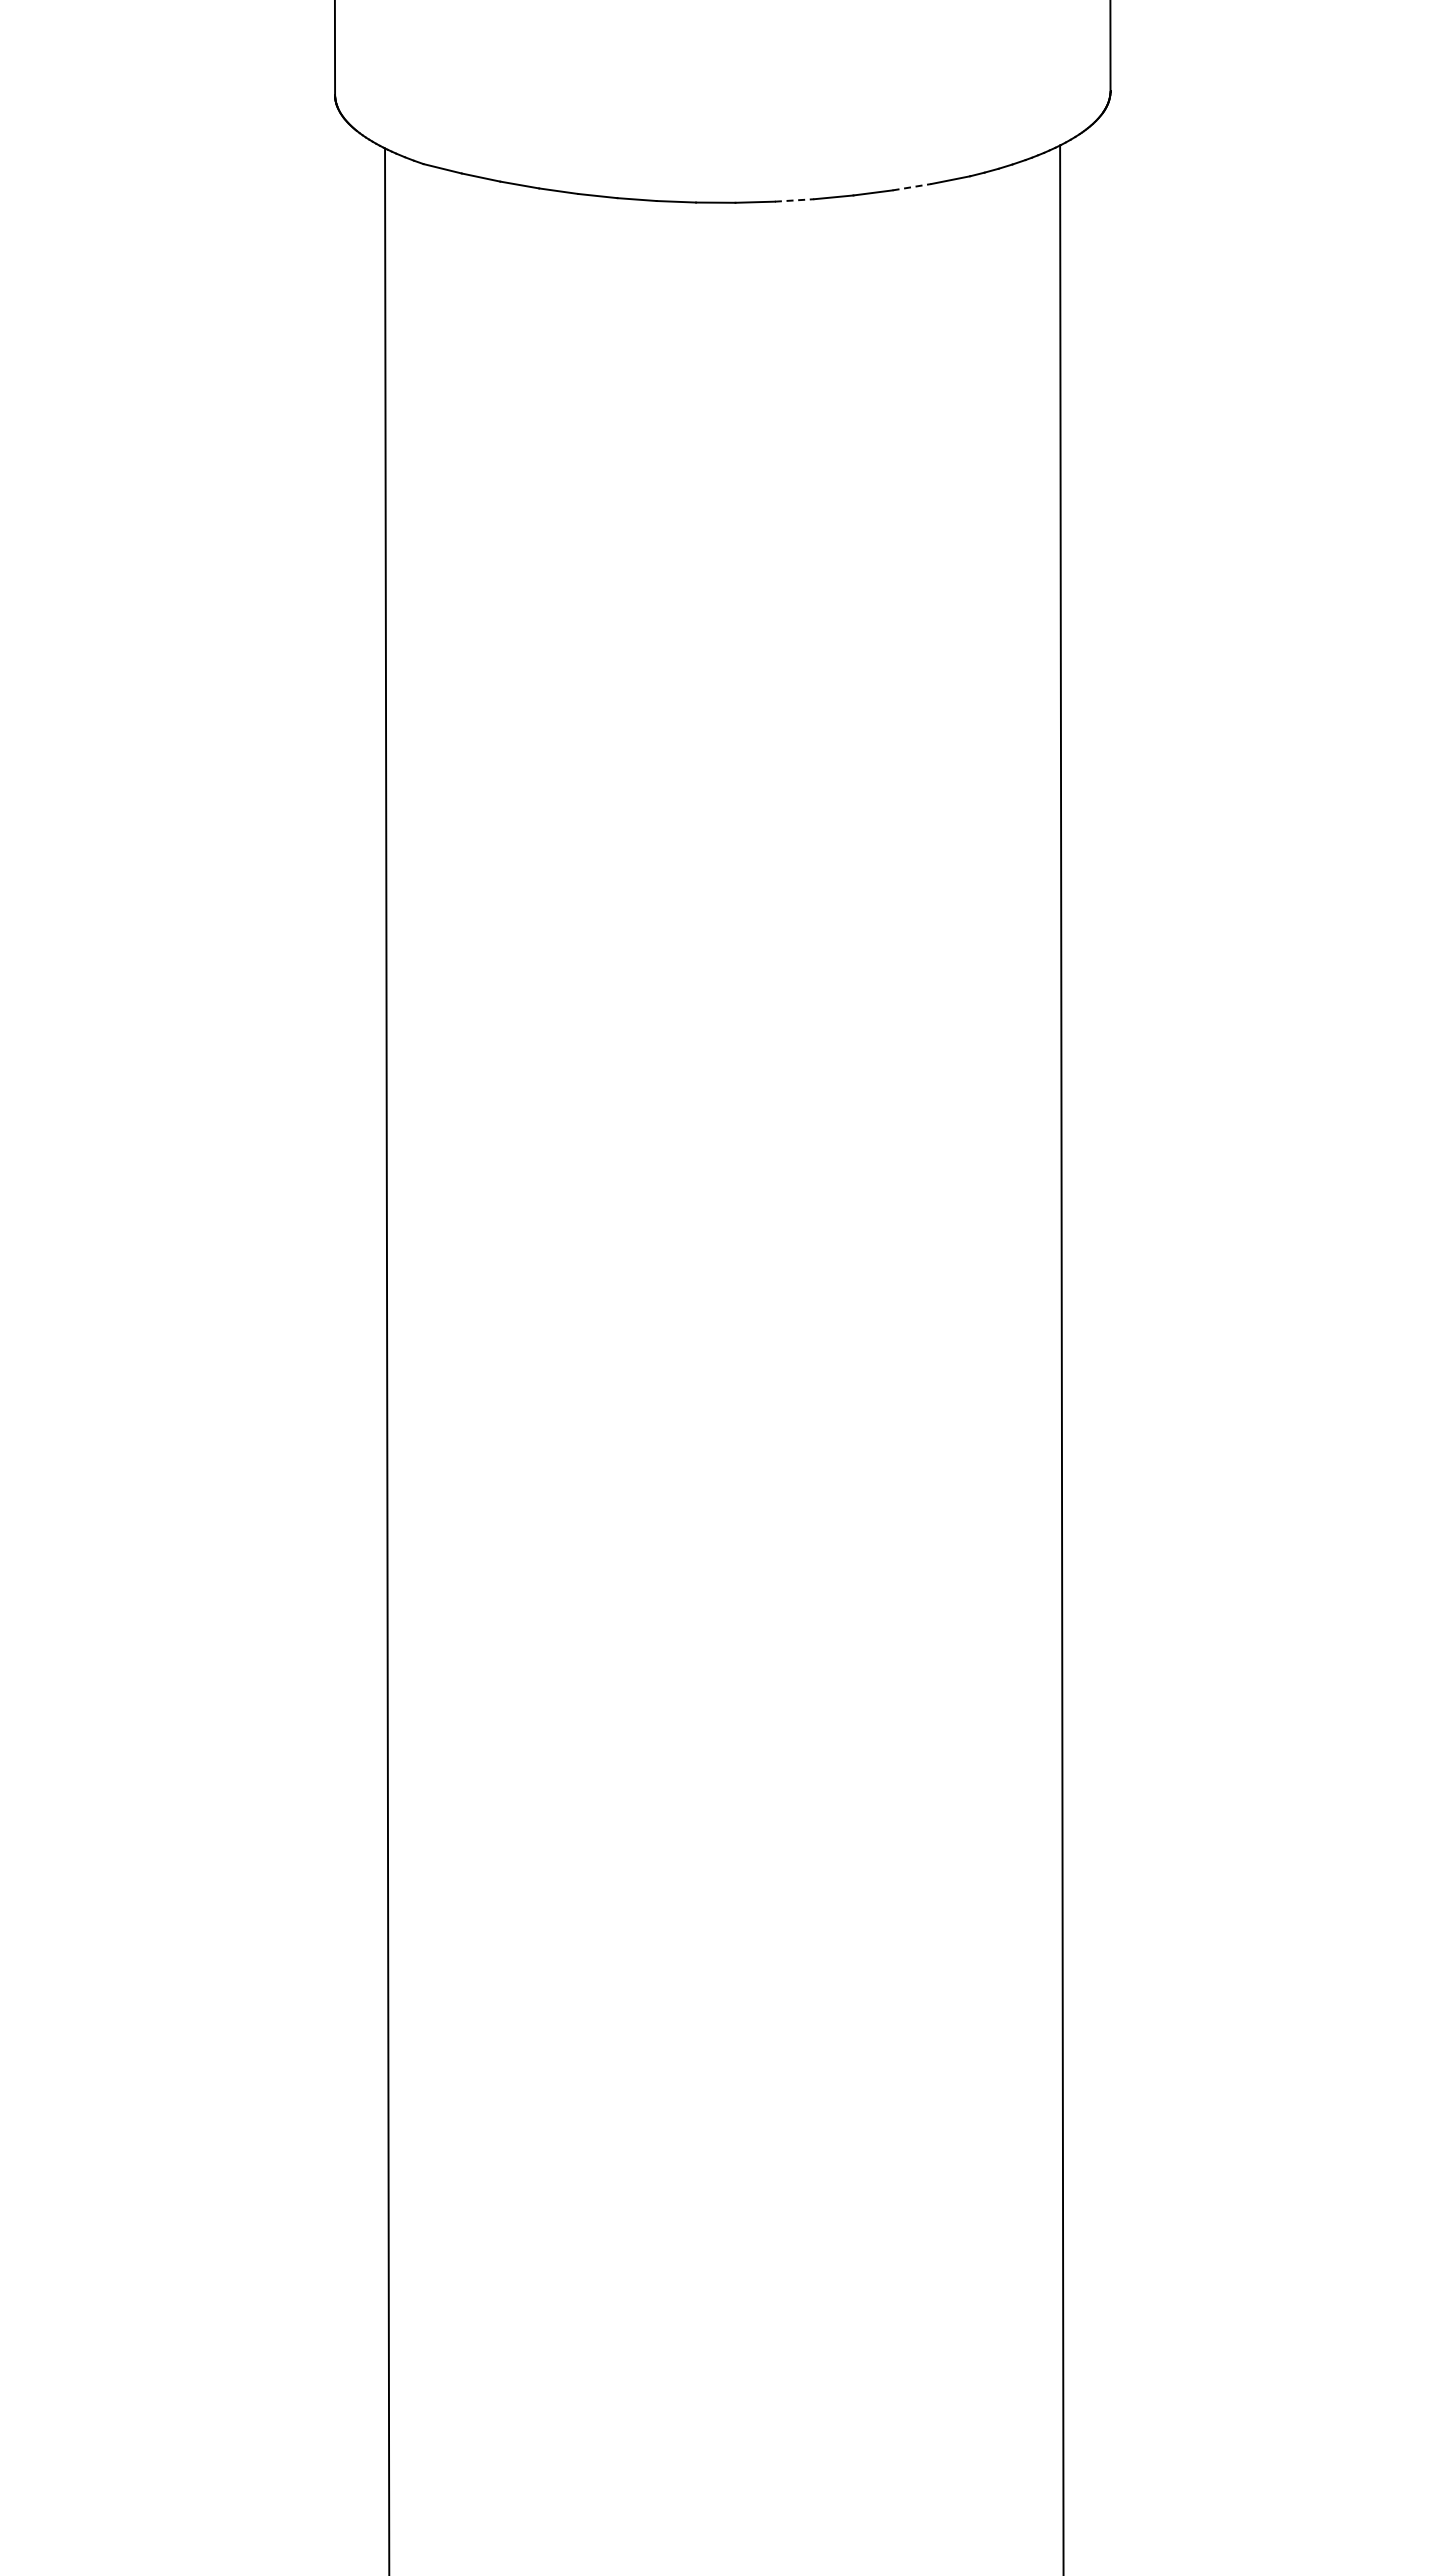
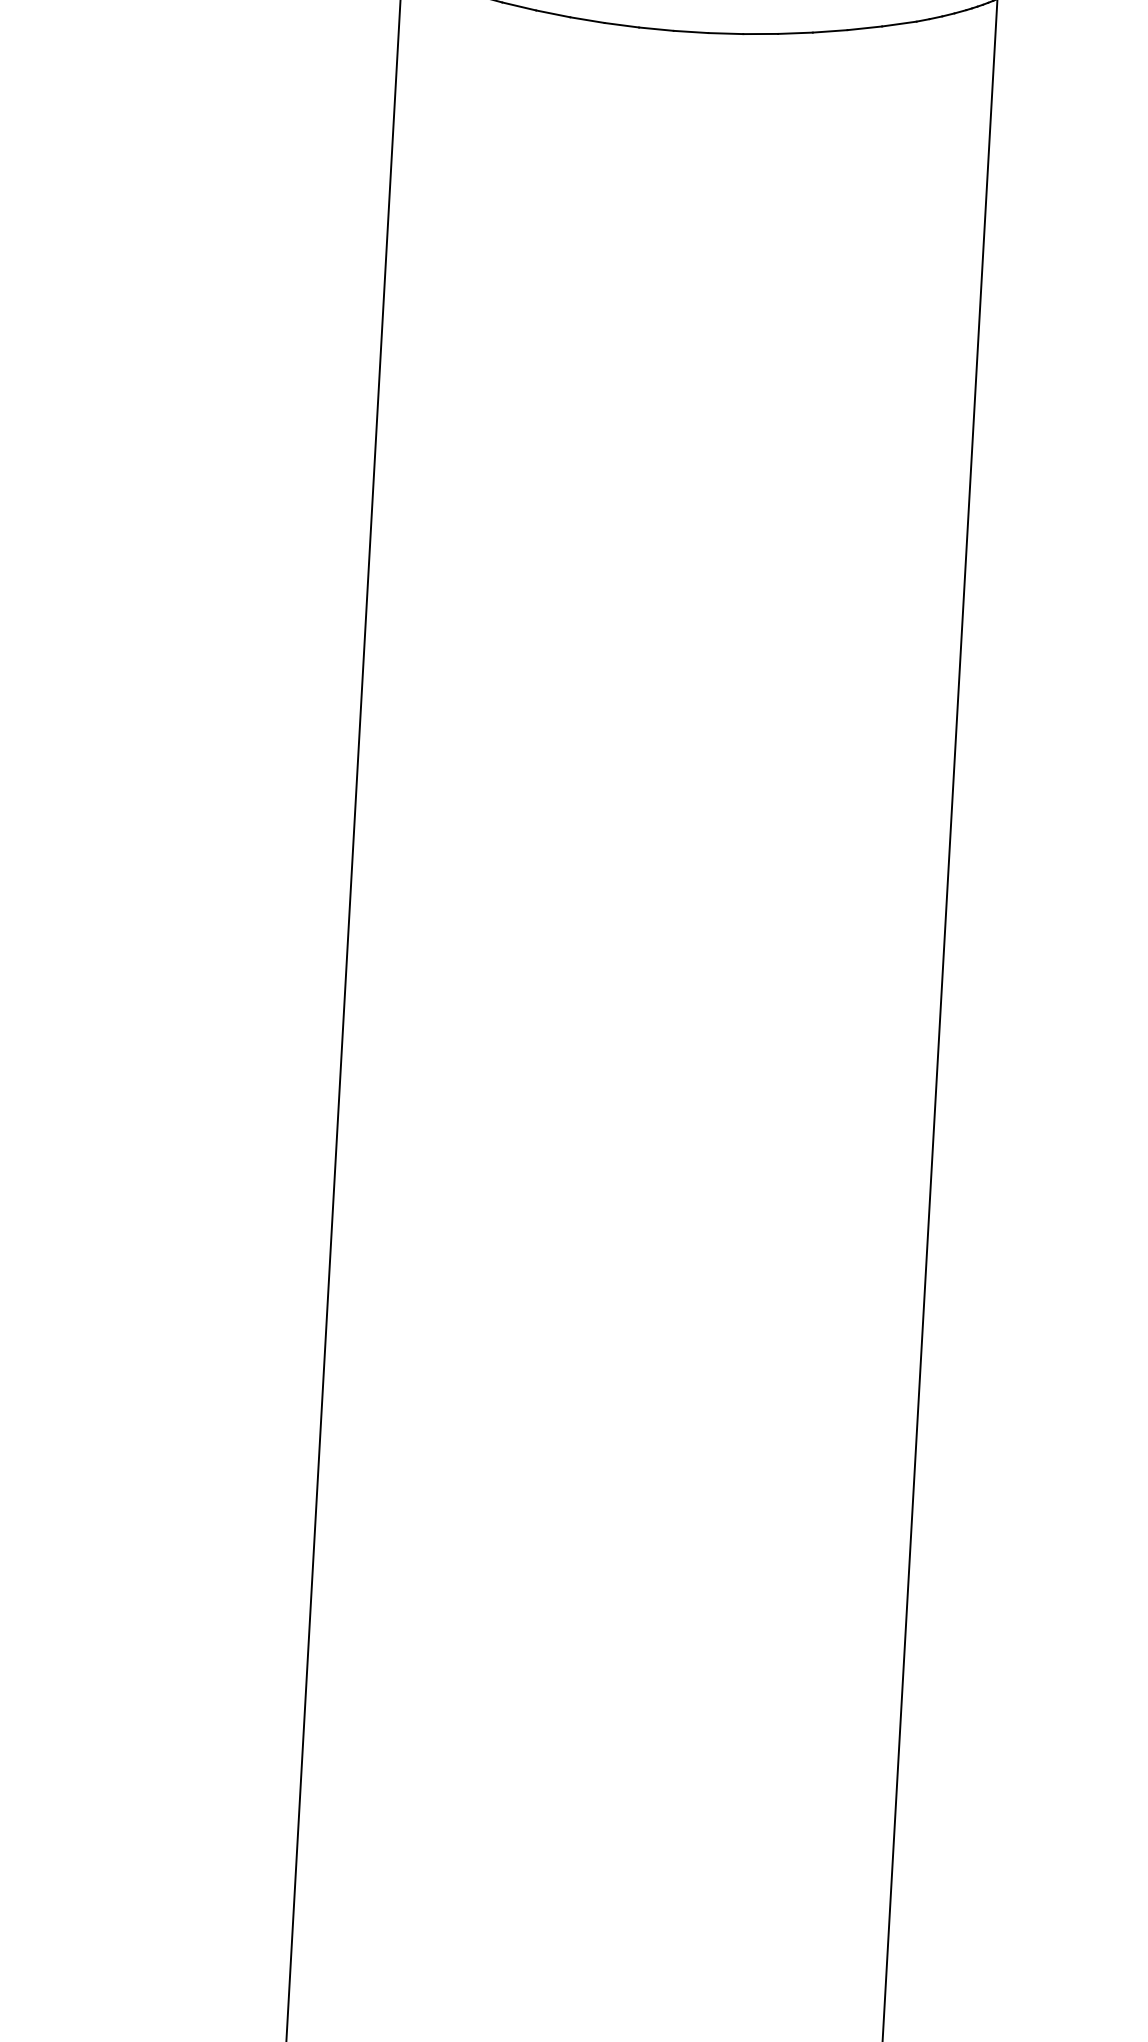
line: (912, 187) -> (865, 28), dashed -> solid
line: (794, 200) -> (760, 34), dashed -> solid

